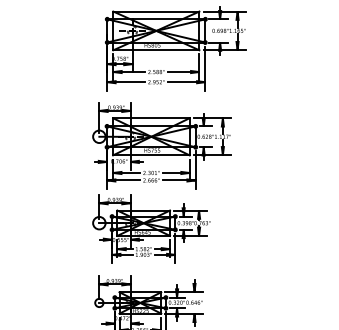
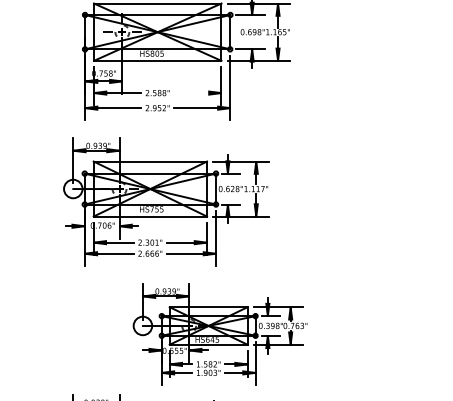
line: (183, 72) -> (197, 93), removed
part: (151, 228) -> (220, 333), moved

